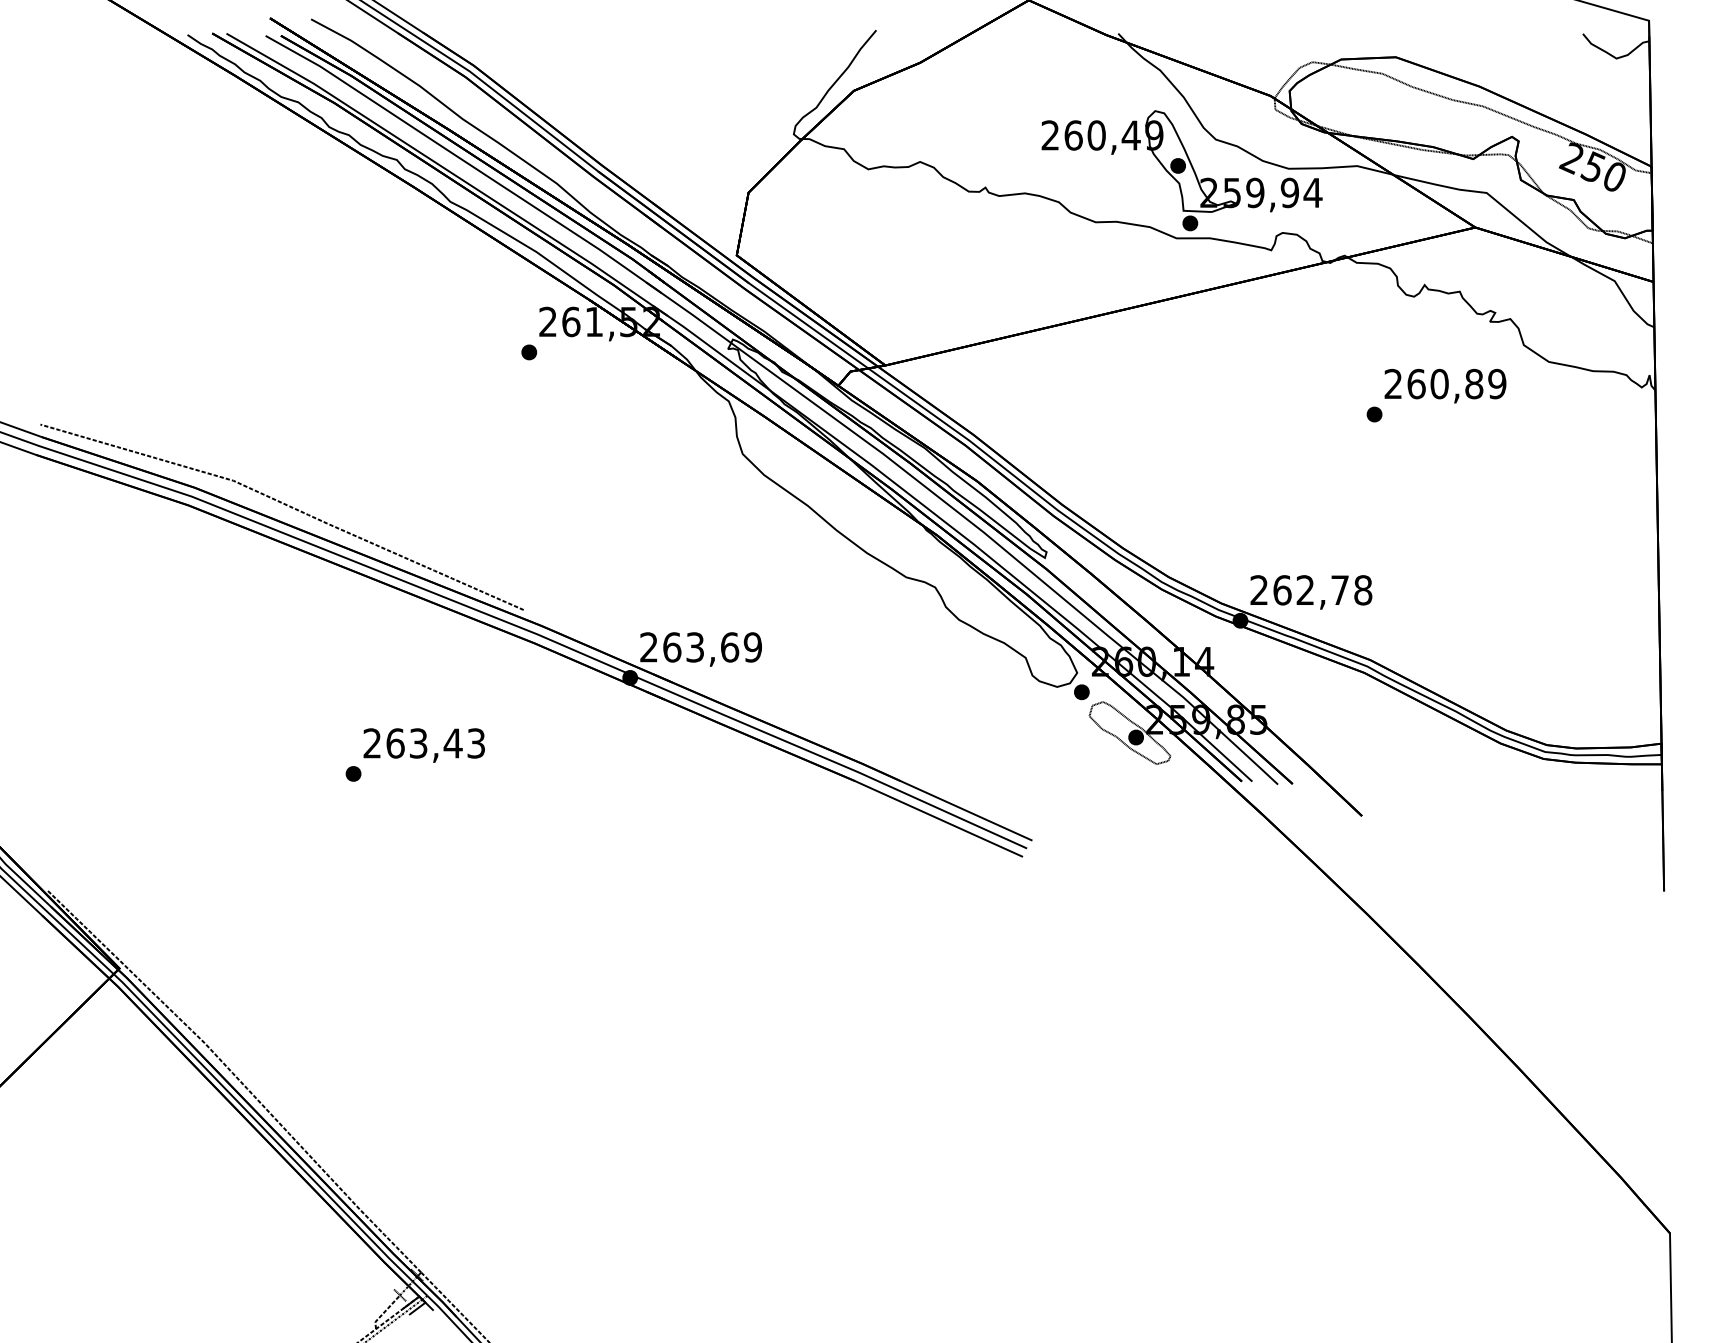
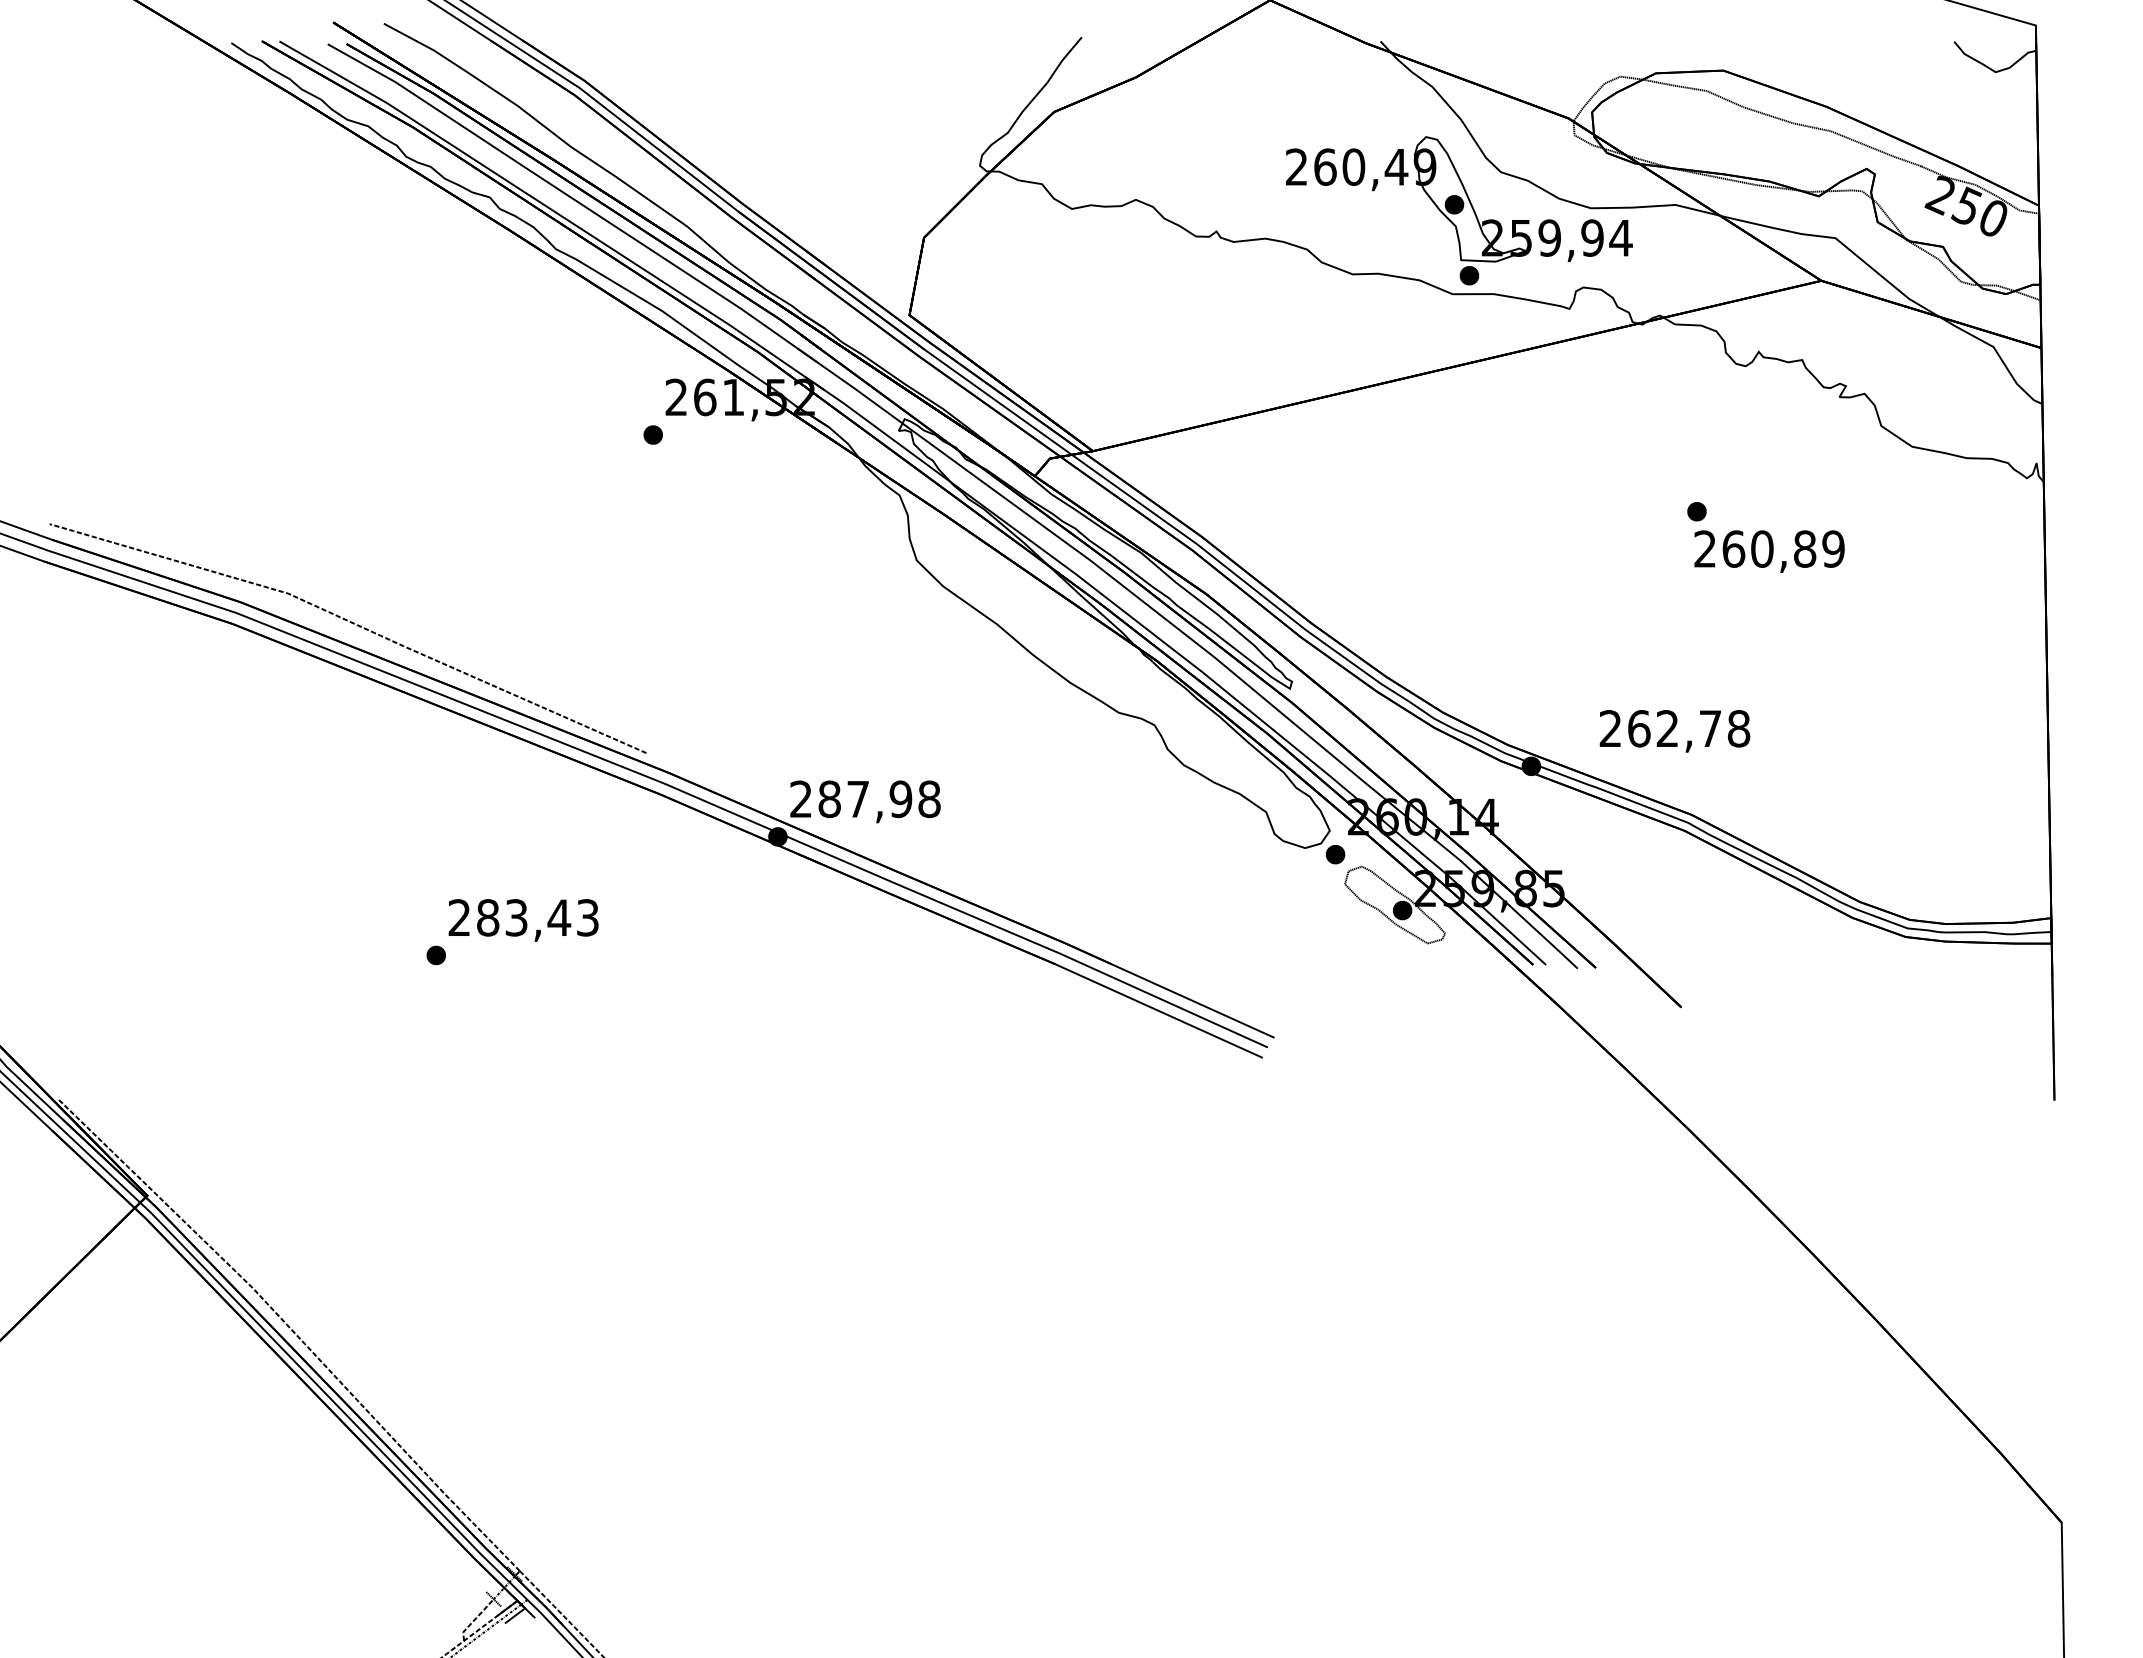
text: (1445, 386) -> (1769, 551), moved
text: (1311, 592) -> (1674, 731), moved
text: (712, 647) -> (879, 799), 263,69 -> 287,98
text: (395, 743) -> (488, 917), 263,43 -> 283,43

